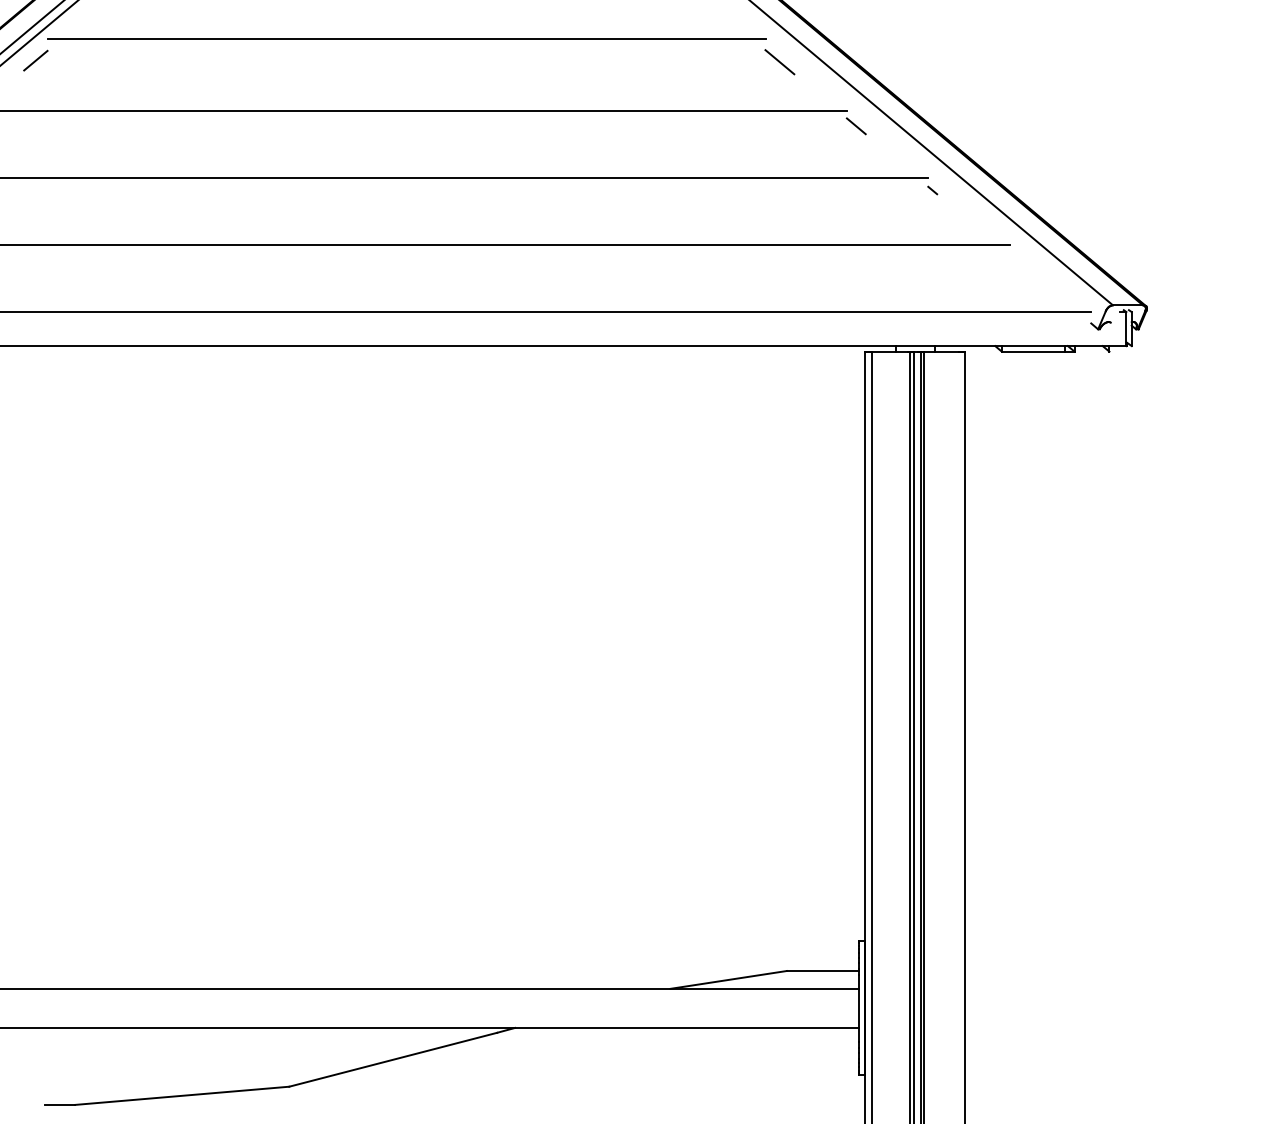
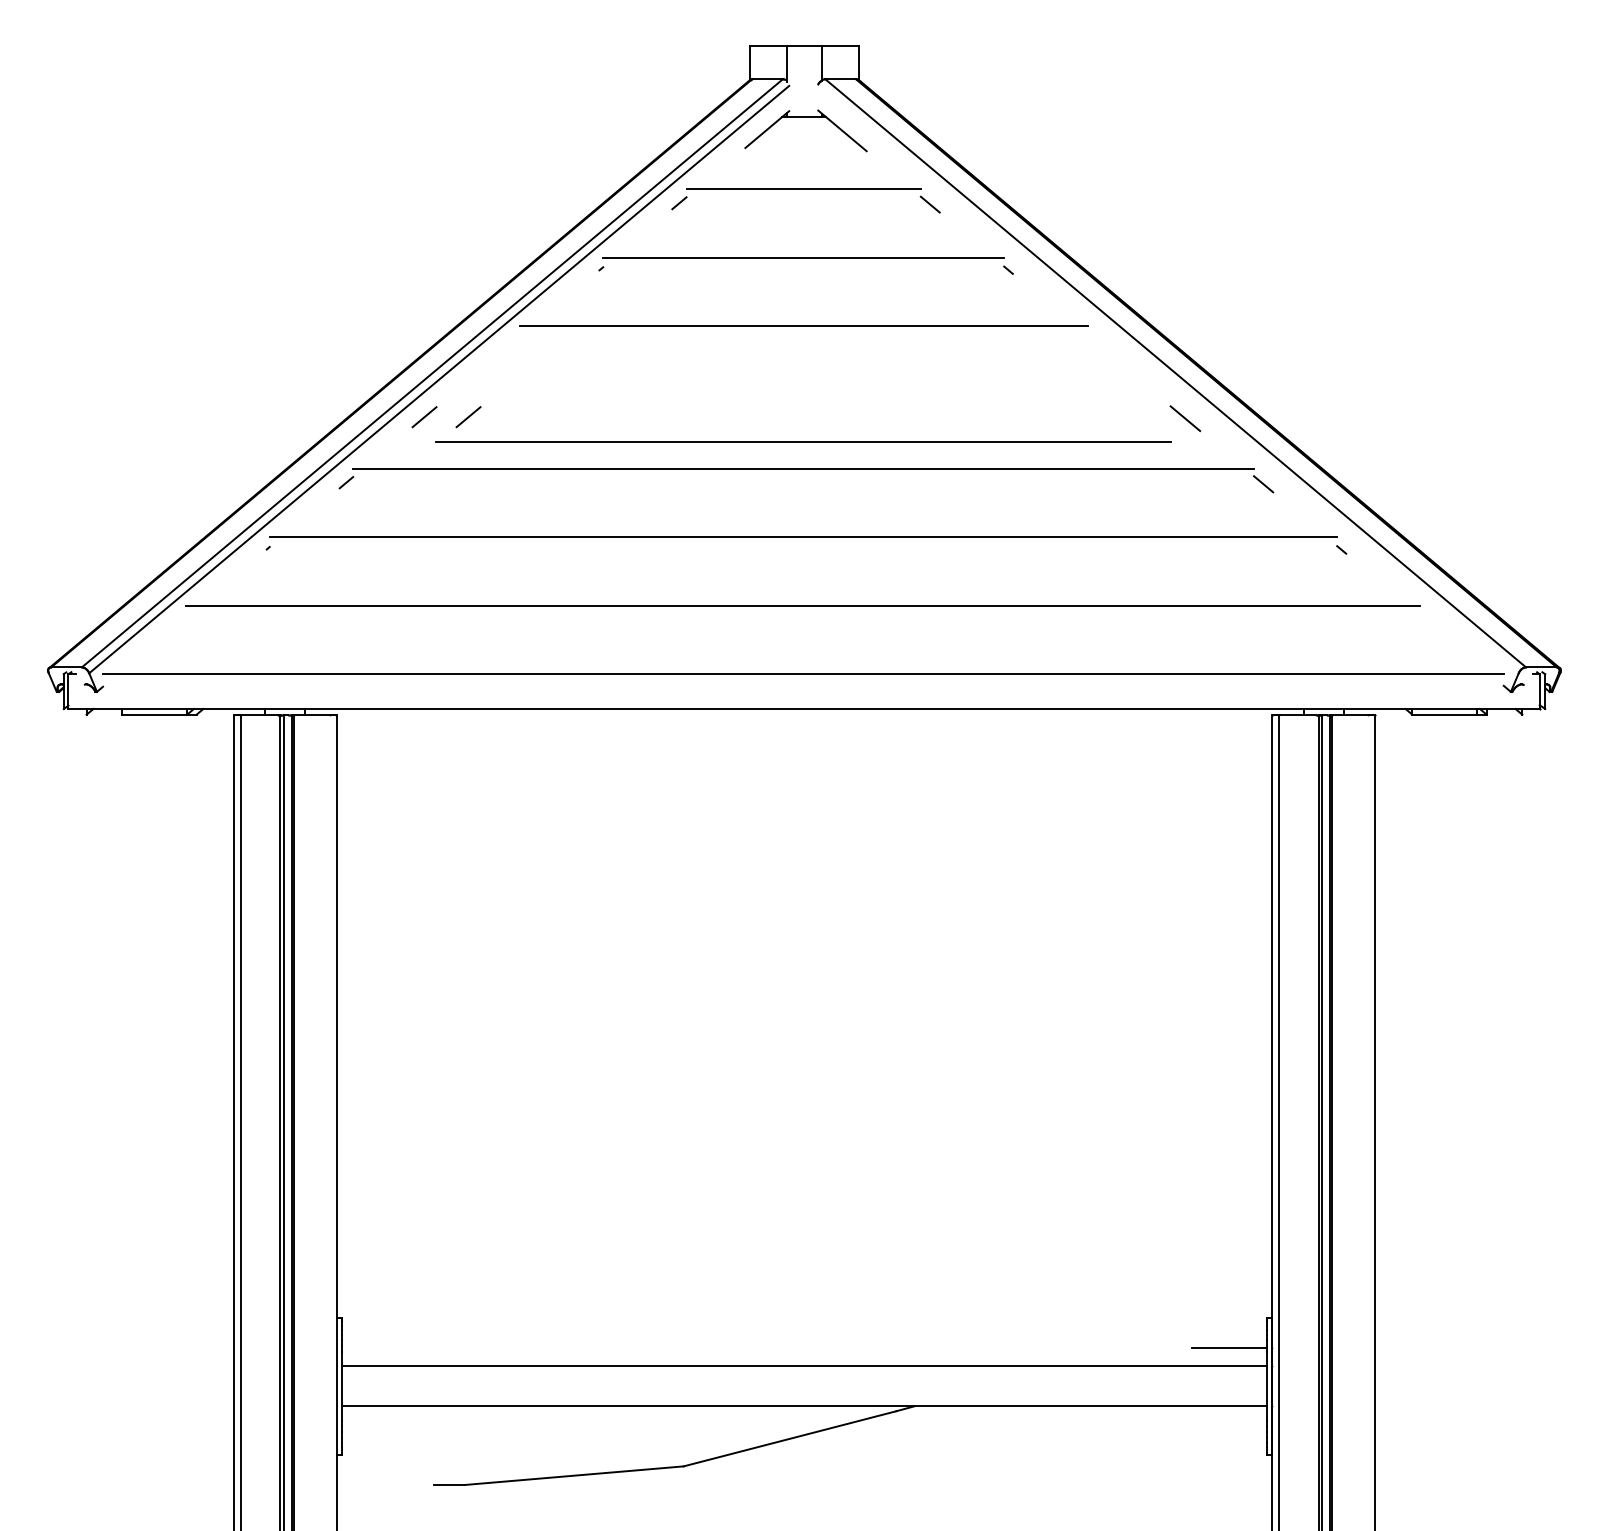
line: (406, 38) -> (803, 441), moved
line: (78, 61) -> (468, 417), added
line: (728, 980) -> (1132, 1357), removed

